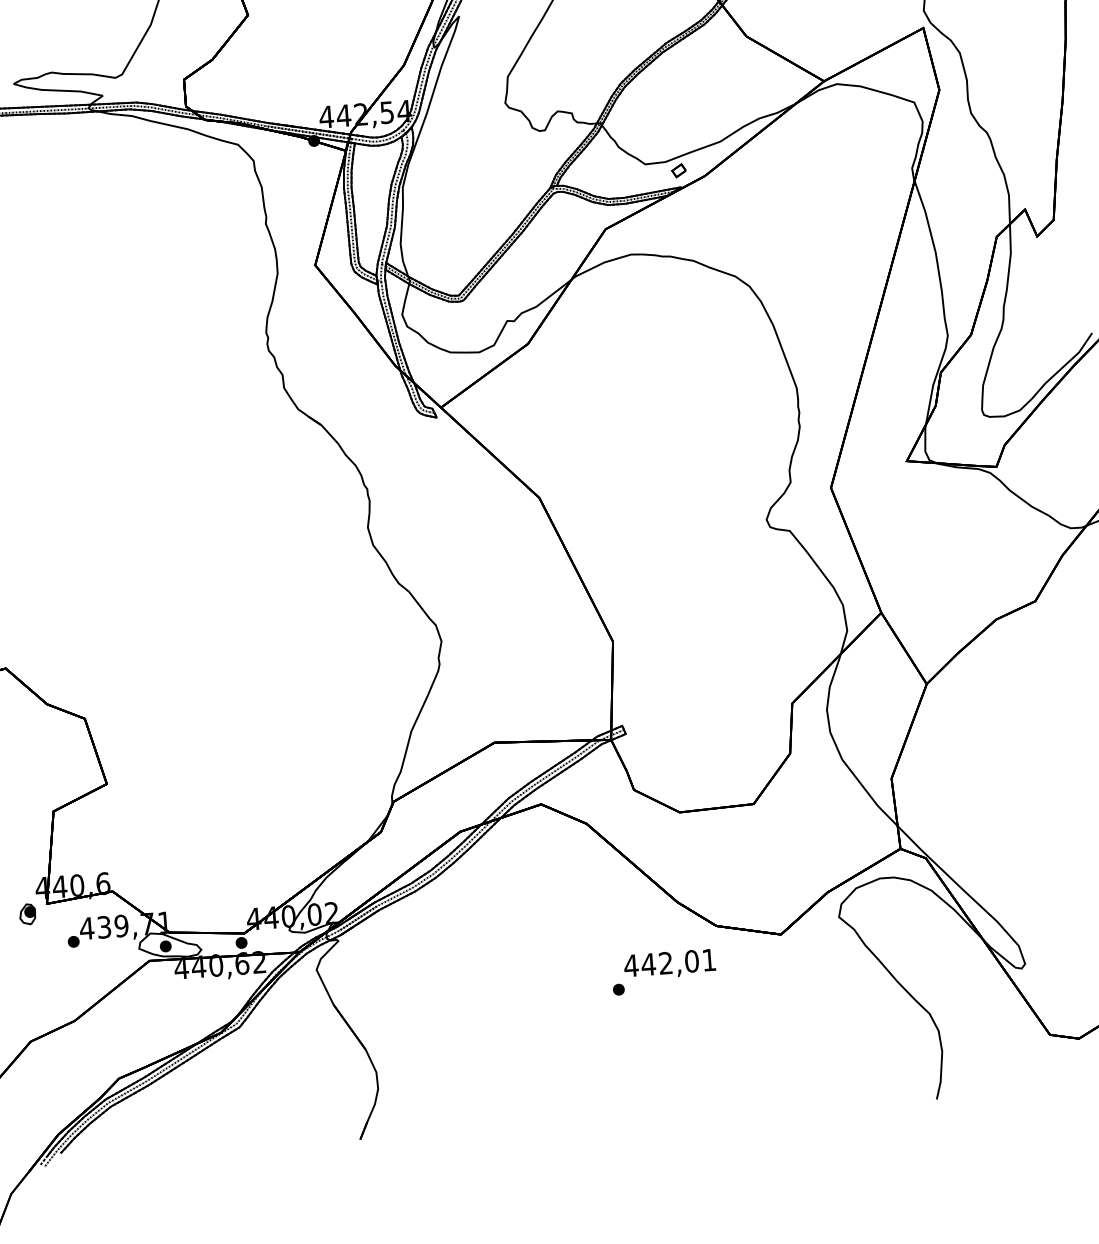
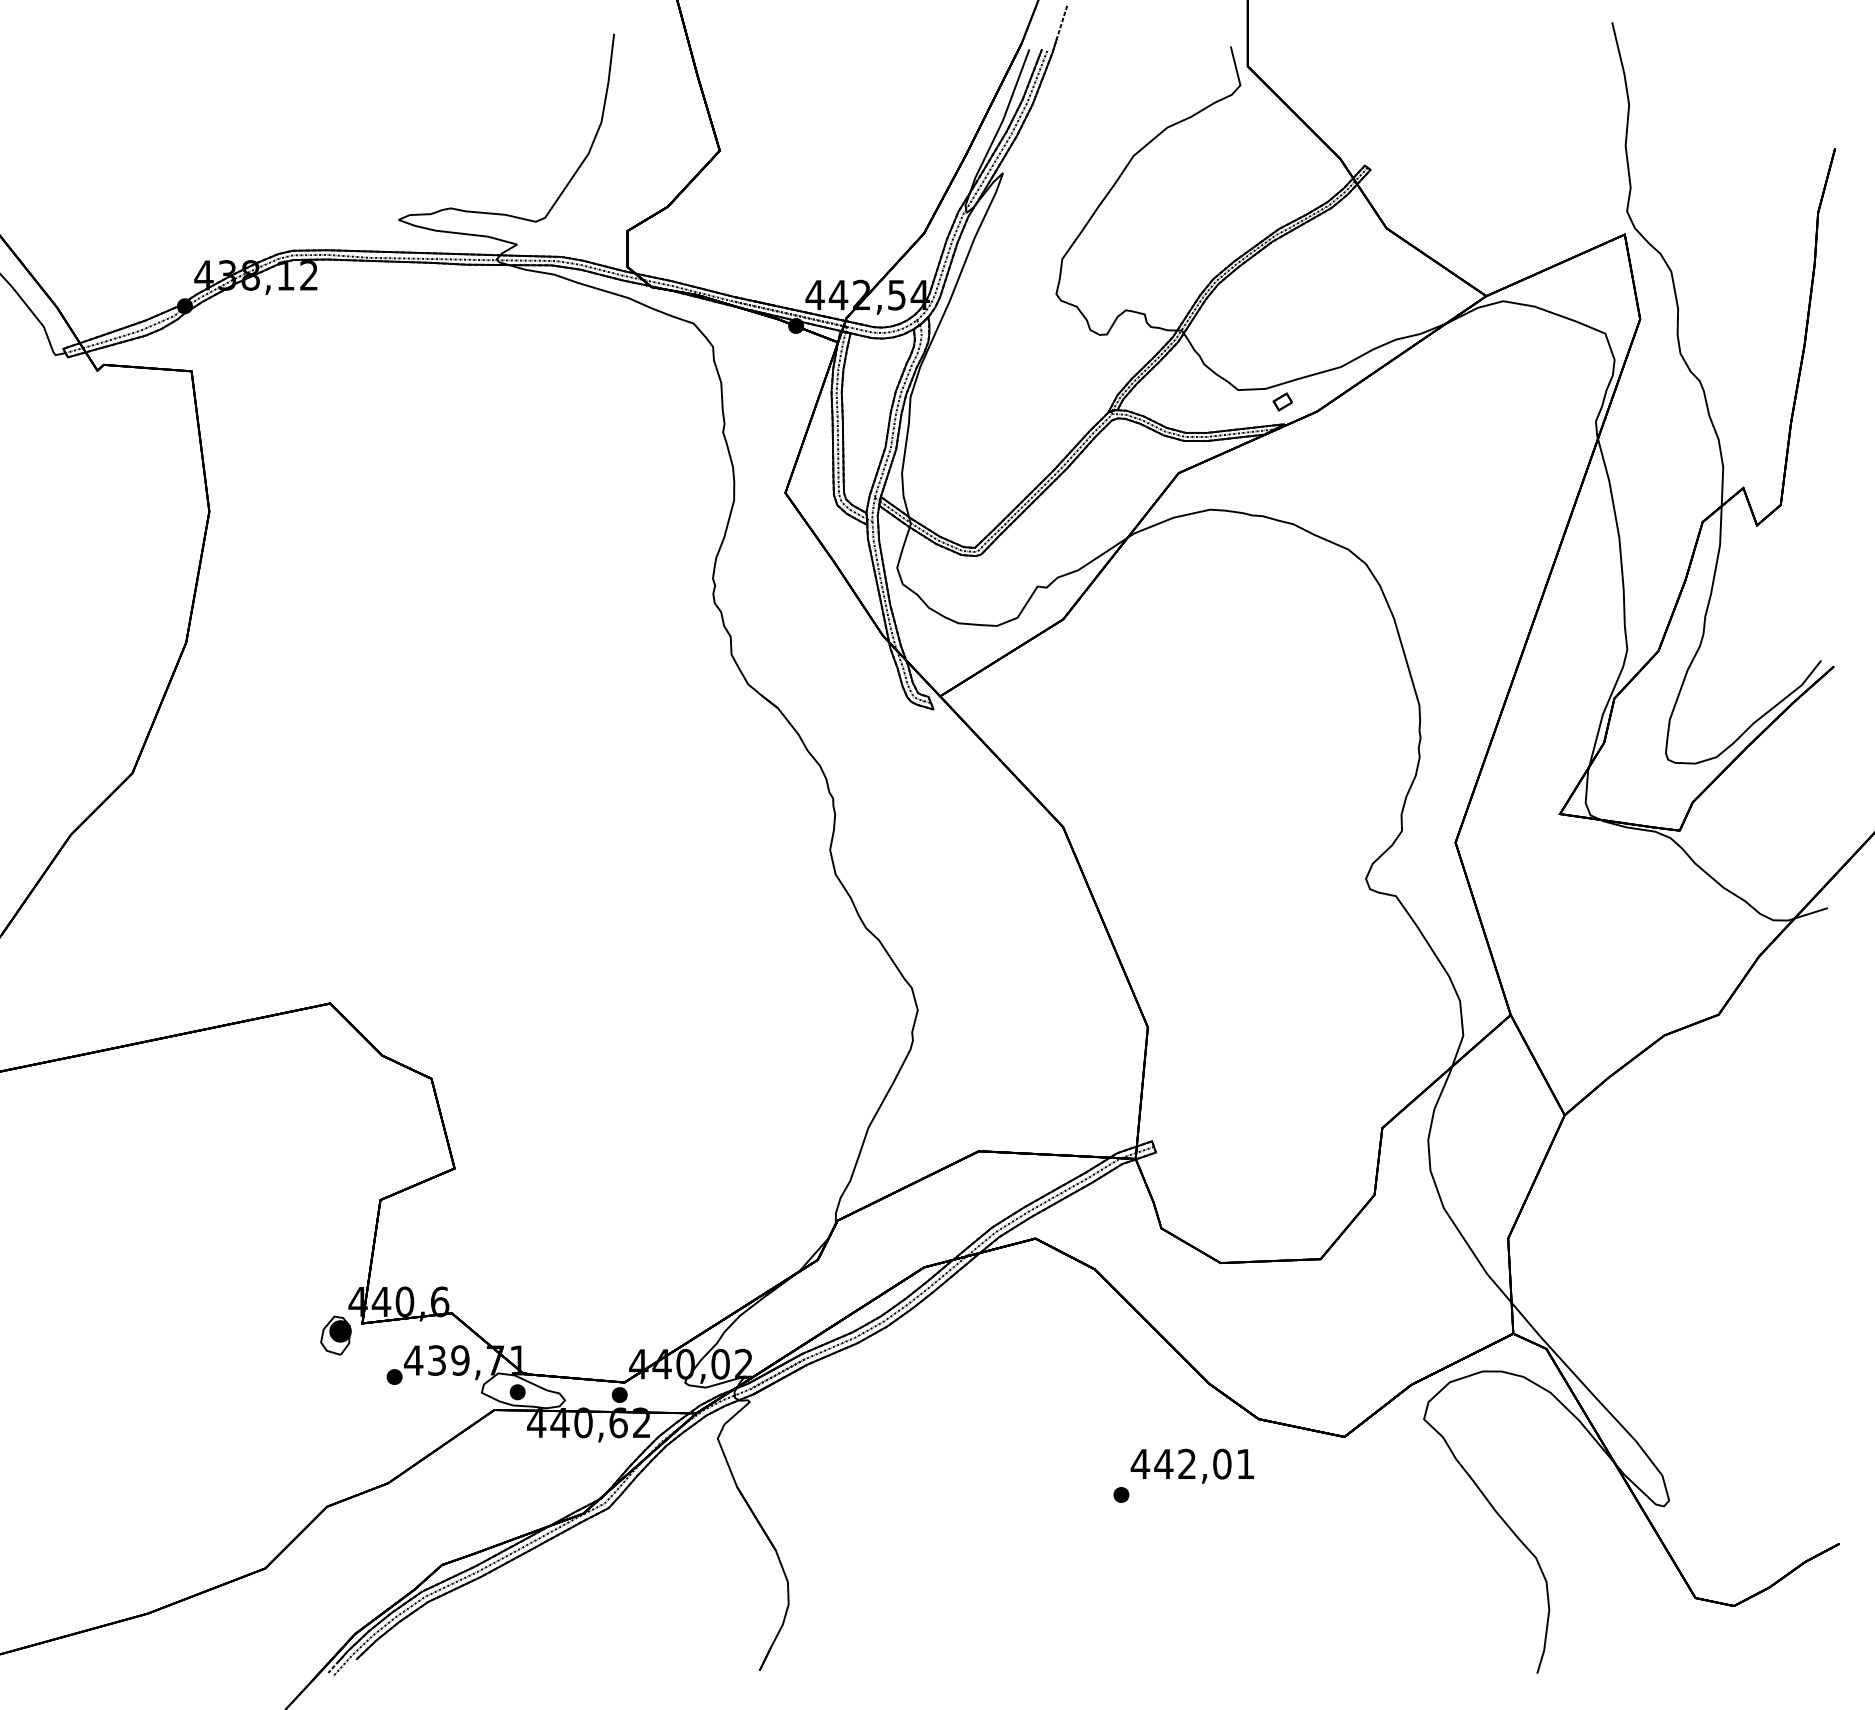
part: (27, 914) -> (335, 1335), size x1.4

